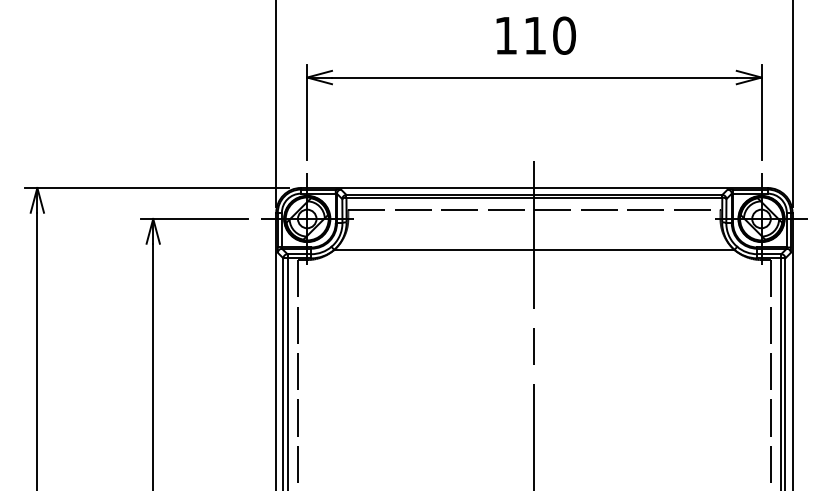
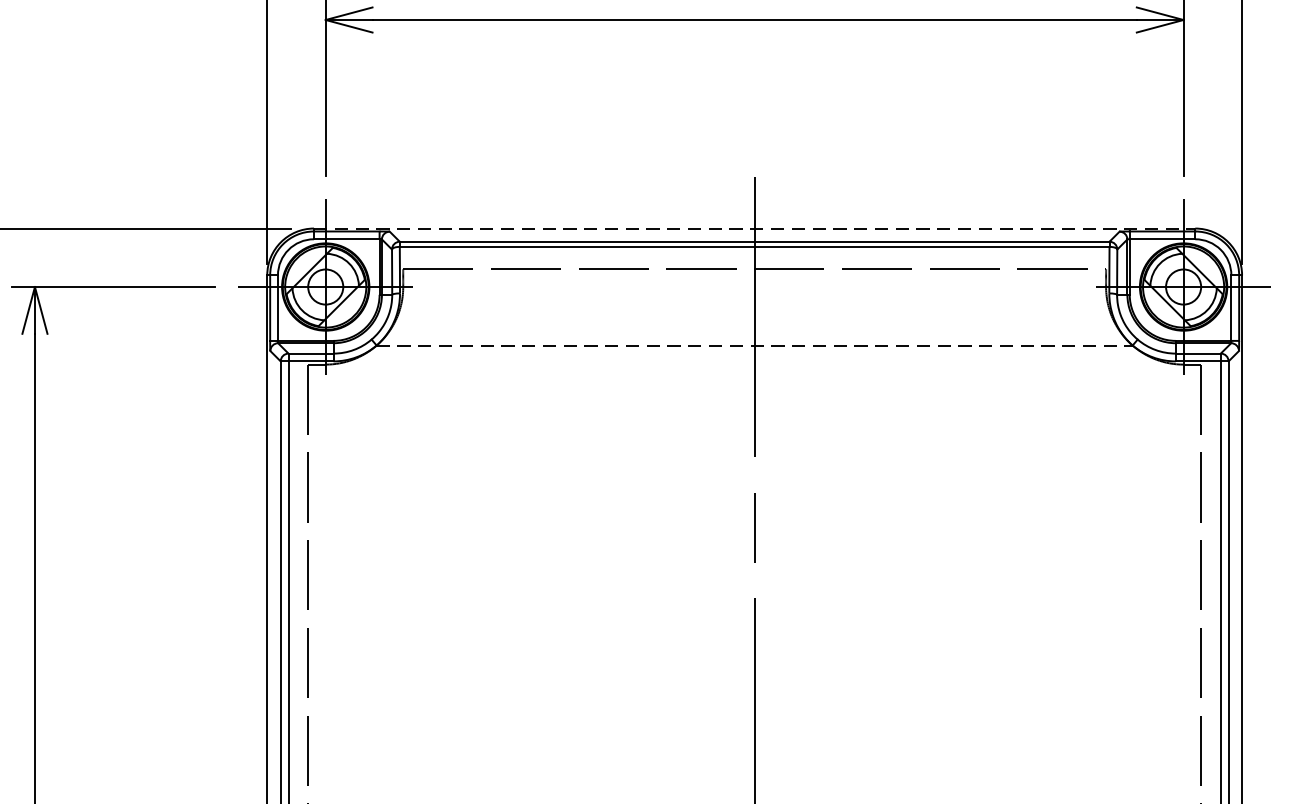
line: (534, 188) -> (754, 229), solid -> dashed
line: (534, 249) -> (754, 344), solid -> dashed

